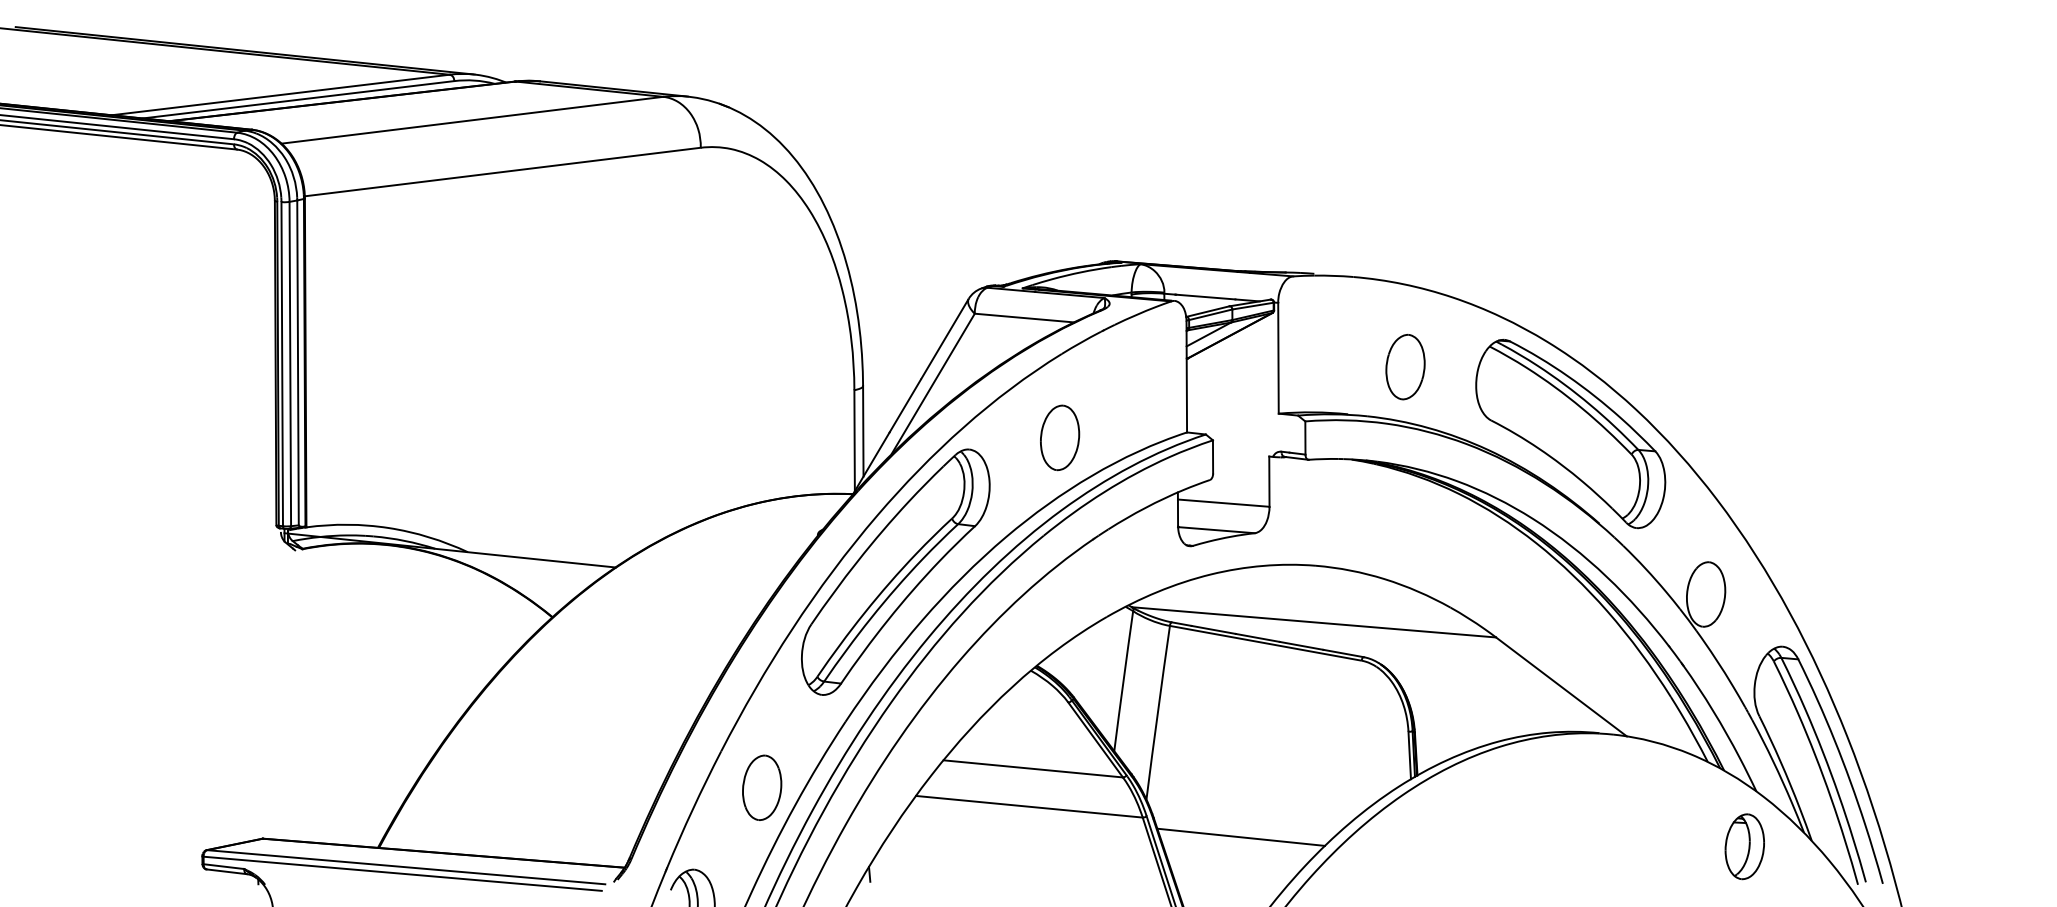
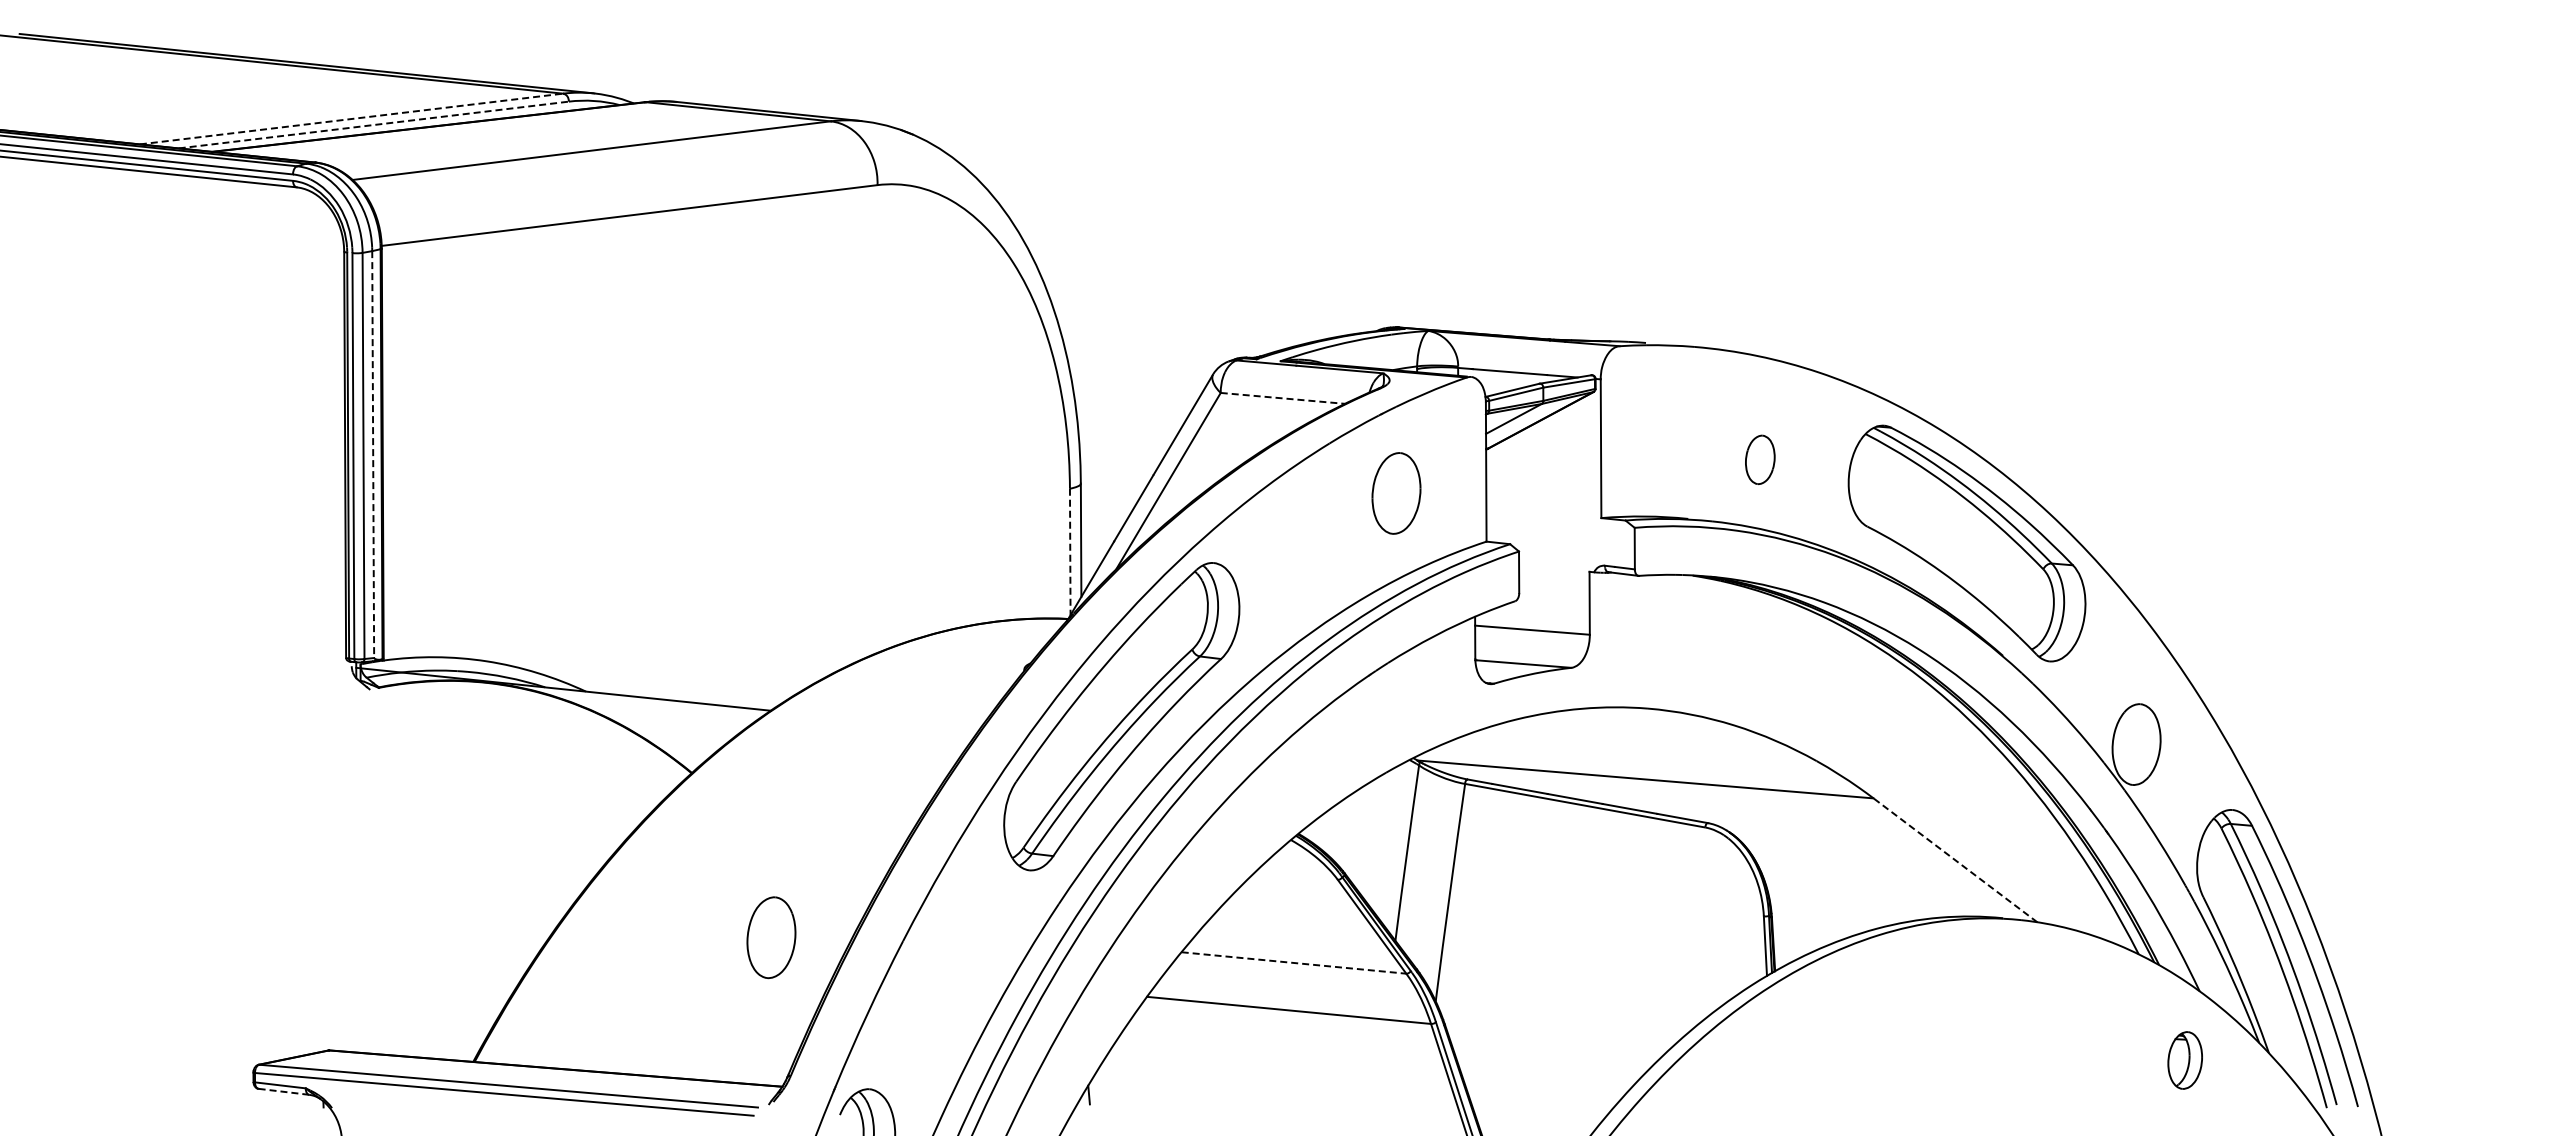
line: (280, 94) -> (351, 118), solid -> dashed
line: (299, 99) -> (374, 124), solid -> dashed
line: (1024, 318) -> (1283, 398), solid -> dashed
line: (298, 363) -> (373, 455), solid -> dashed
part: (1405, 366) -> (1760, 459), size x0.6
part: (1060, 437) -> (1396, 493), moved
line: (854, 441) -> (1070, 552), solid -> dashed
line: (1561, 687) -> (1955, 860), solid -> dashed
line: (1033, 768) -> (1294, 962), solid -> dashed
part: (762, 787) -> (771, 937), moved
line: (1241, 837) -> (1554, 1048), removed
part: (1745, 846) -> (2185, 1060), size x0.7
line: (227, 871) -> (284, 1091), solid -> dashed

